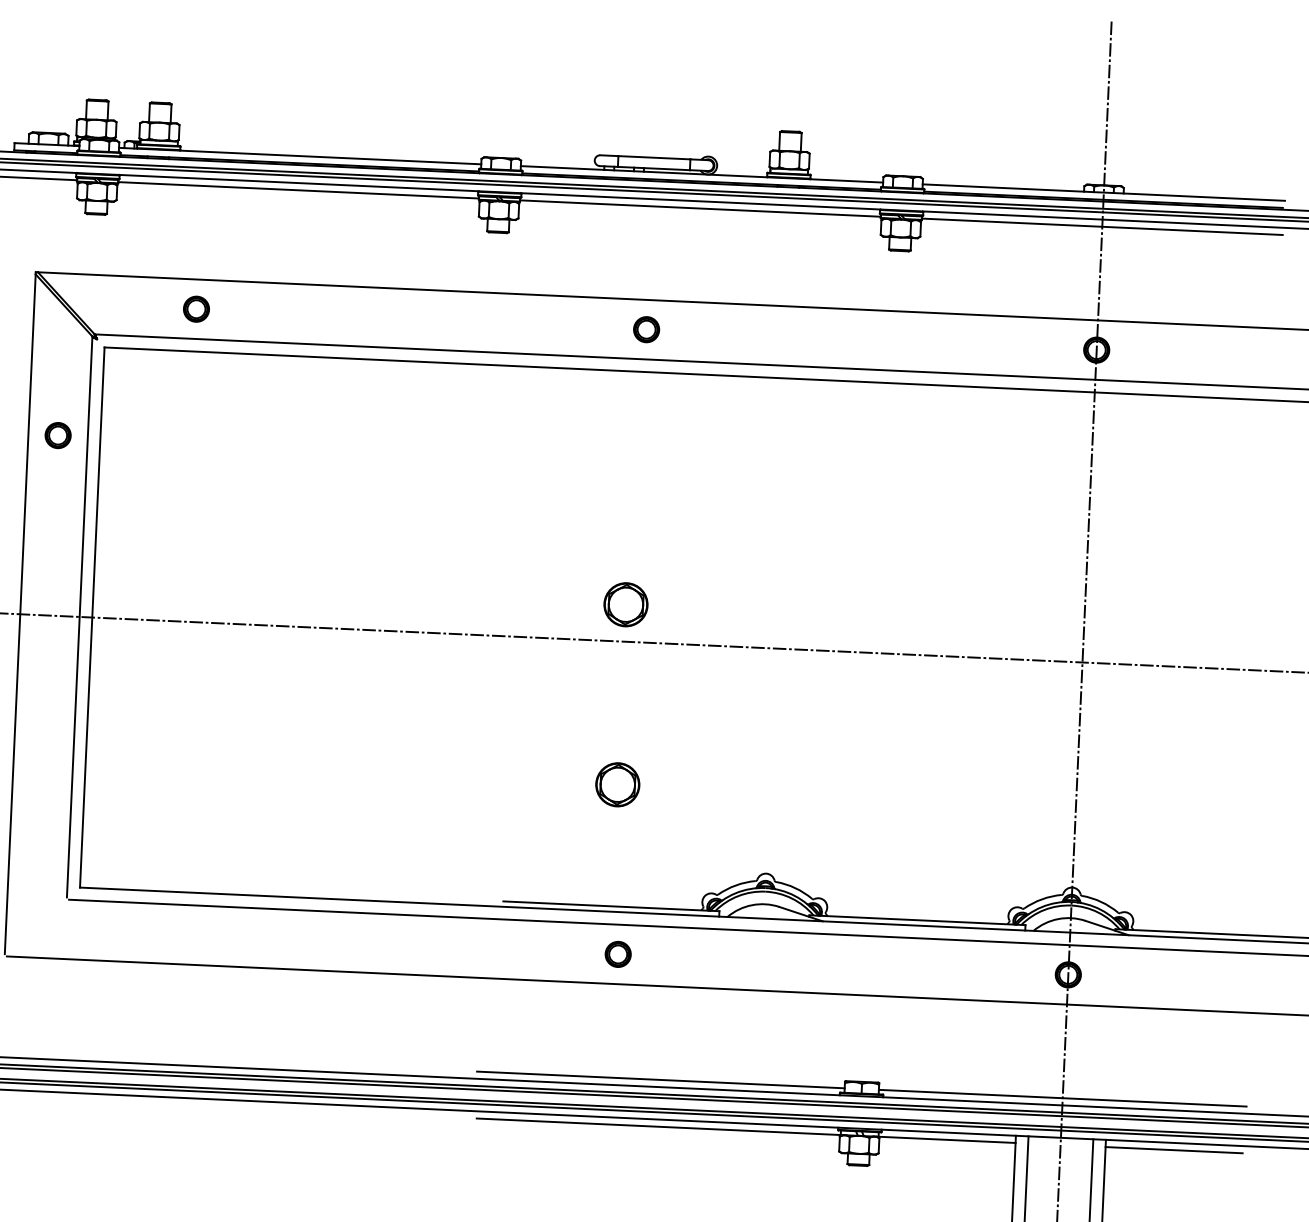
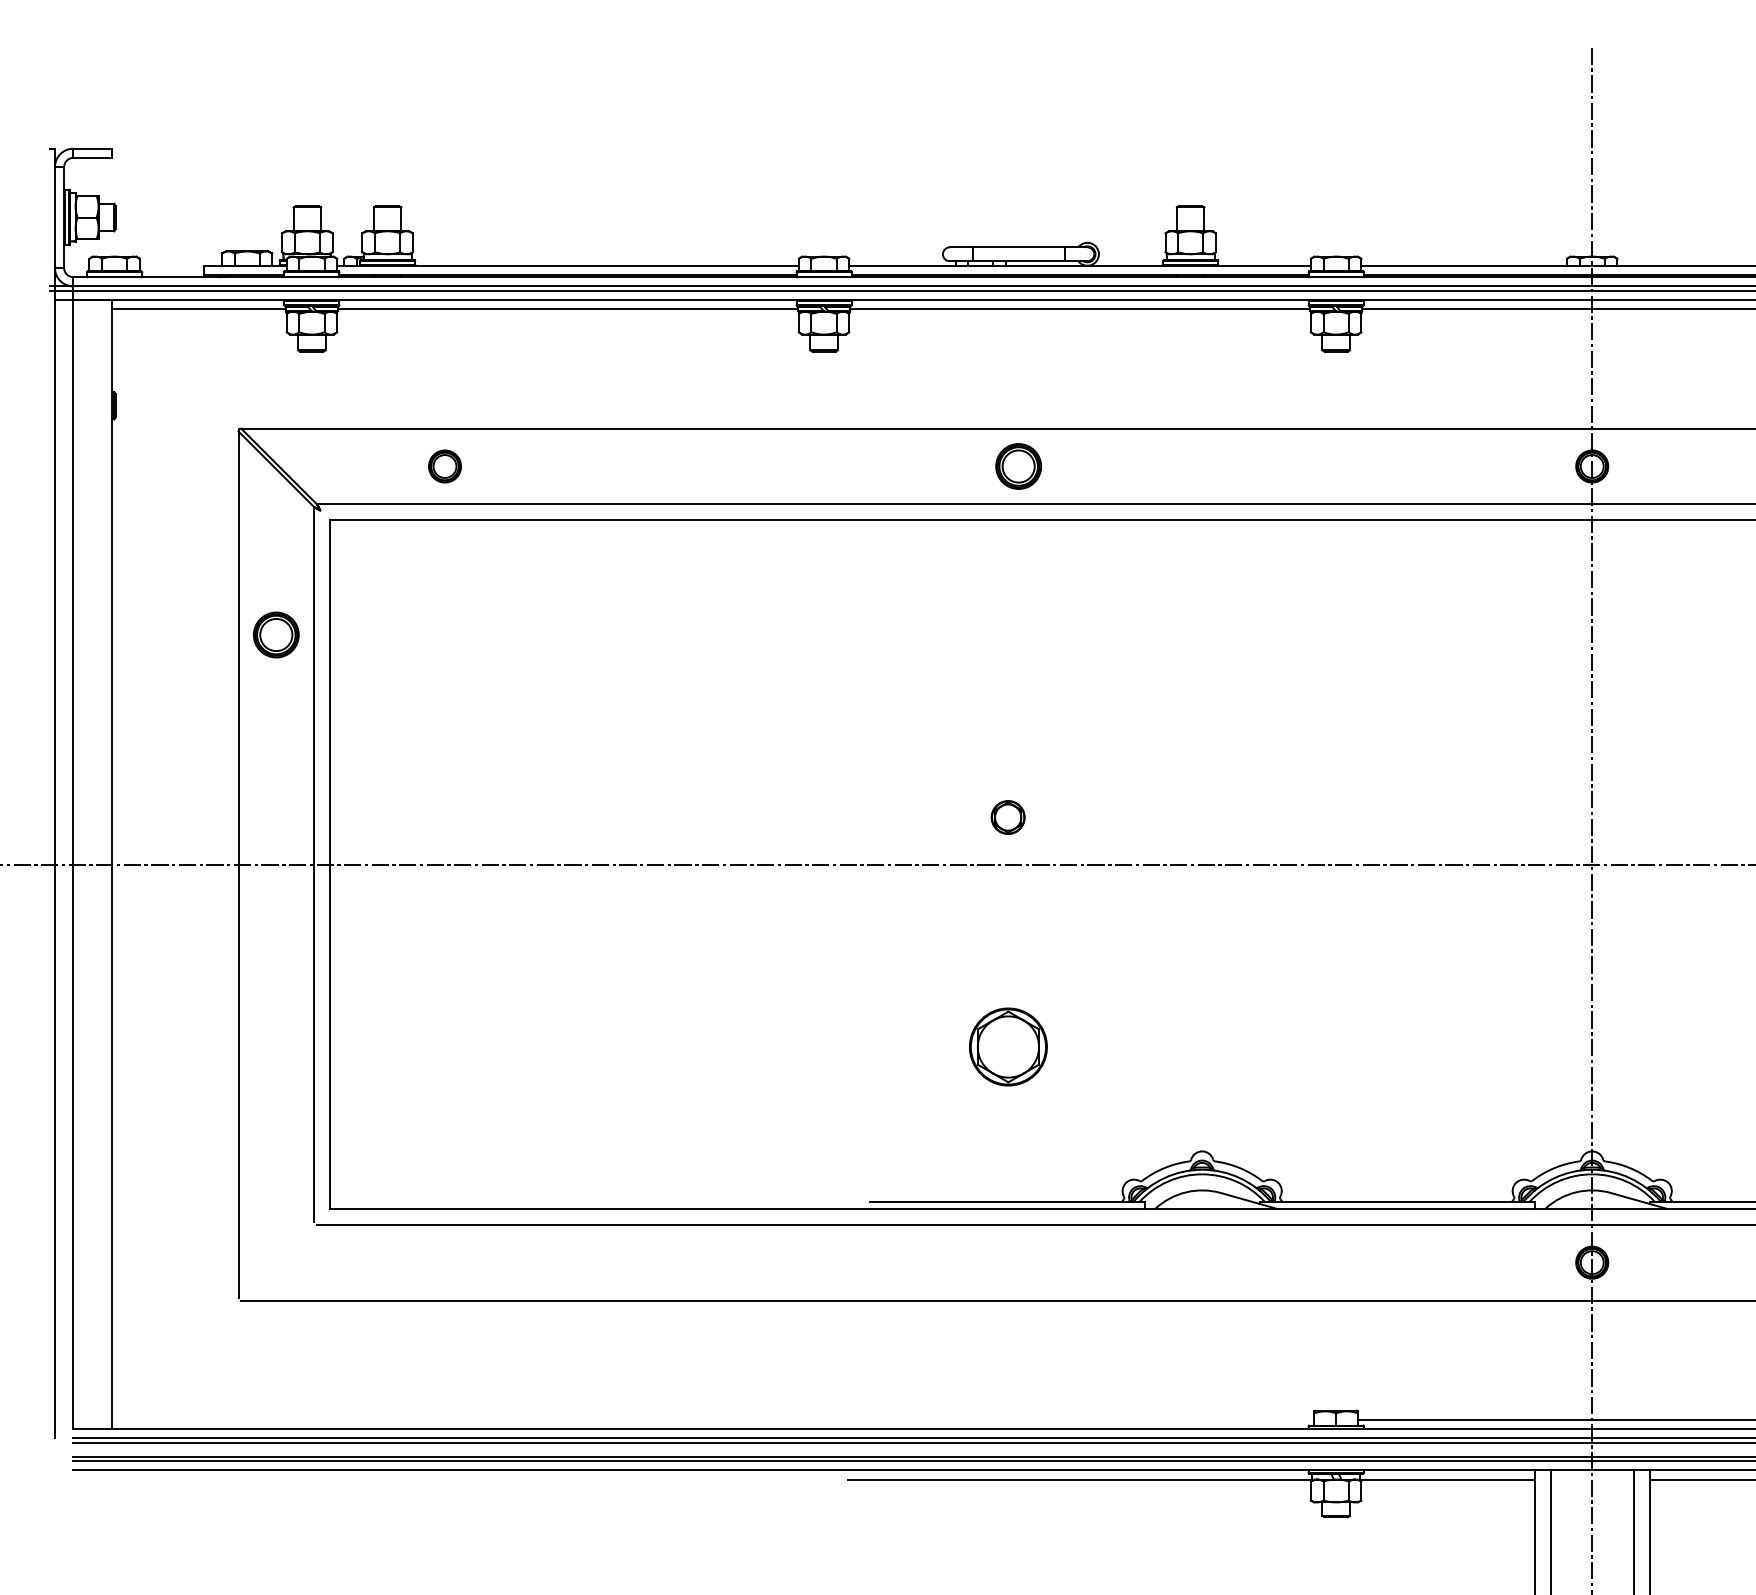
part: (646, 329) -> (1018, 466), size x1.4
part: (58, 435) -> (276, 635), size x1.4
part: (625, 604) -> (1007, 817), size x0.6
part: (617, 784) -> (1007, 1046), size x1.4
part: (618, 954) -> (1018, 1262), removed
line: (660, 1079) -> (1079, 1419), removed

